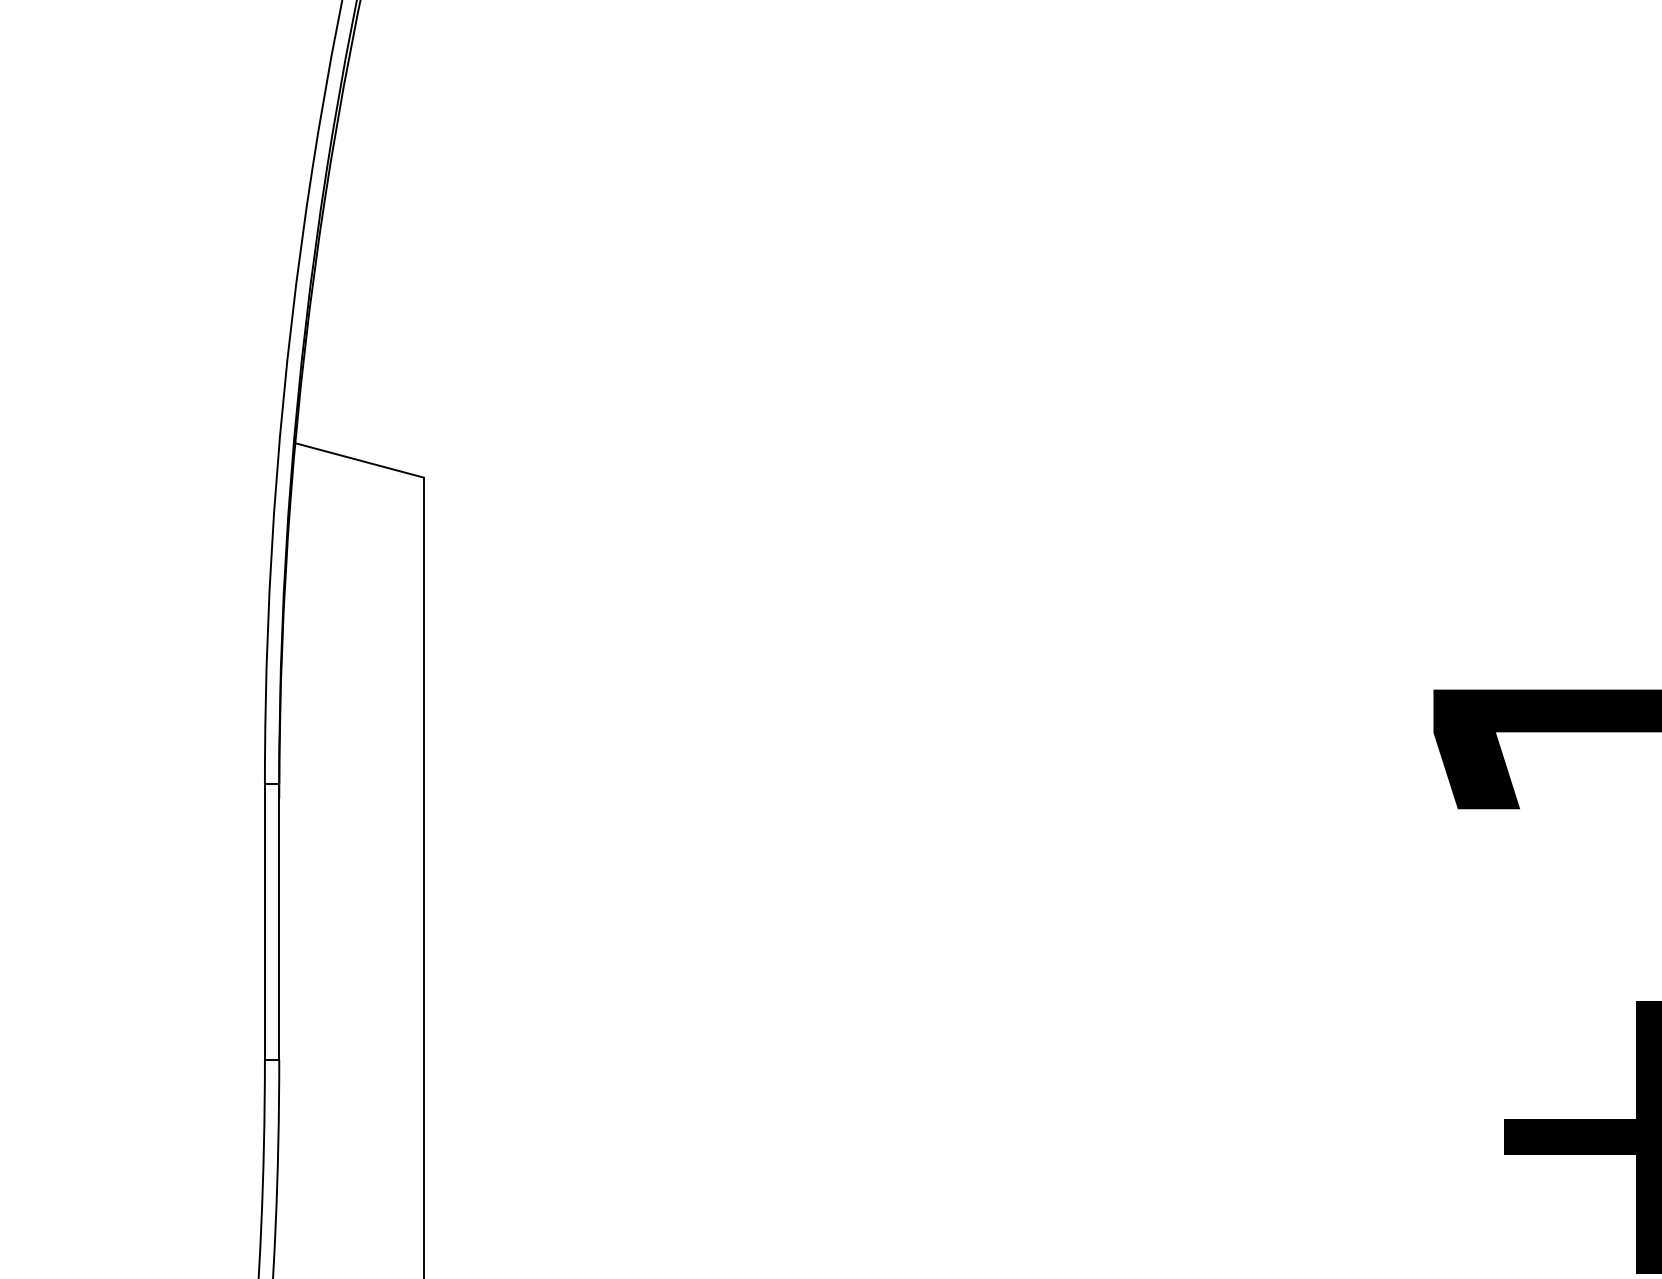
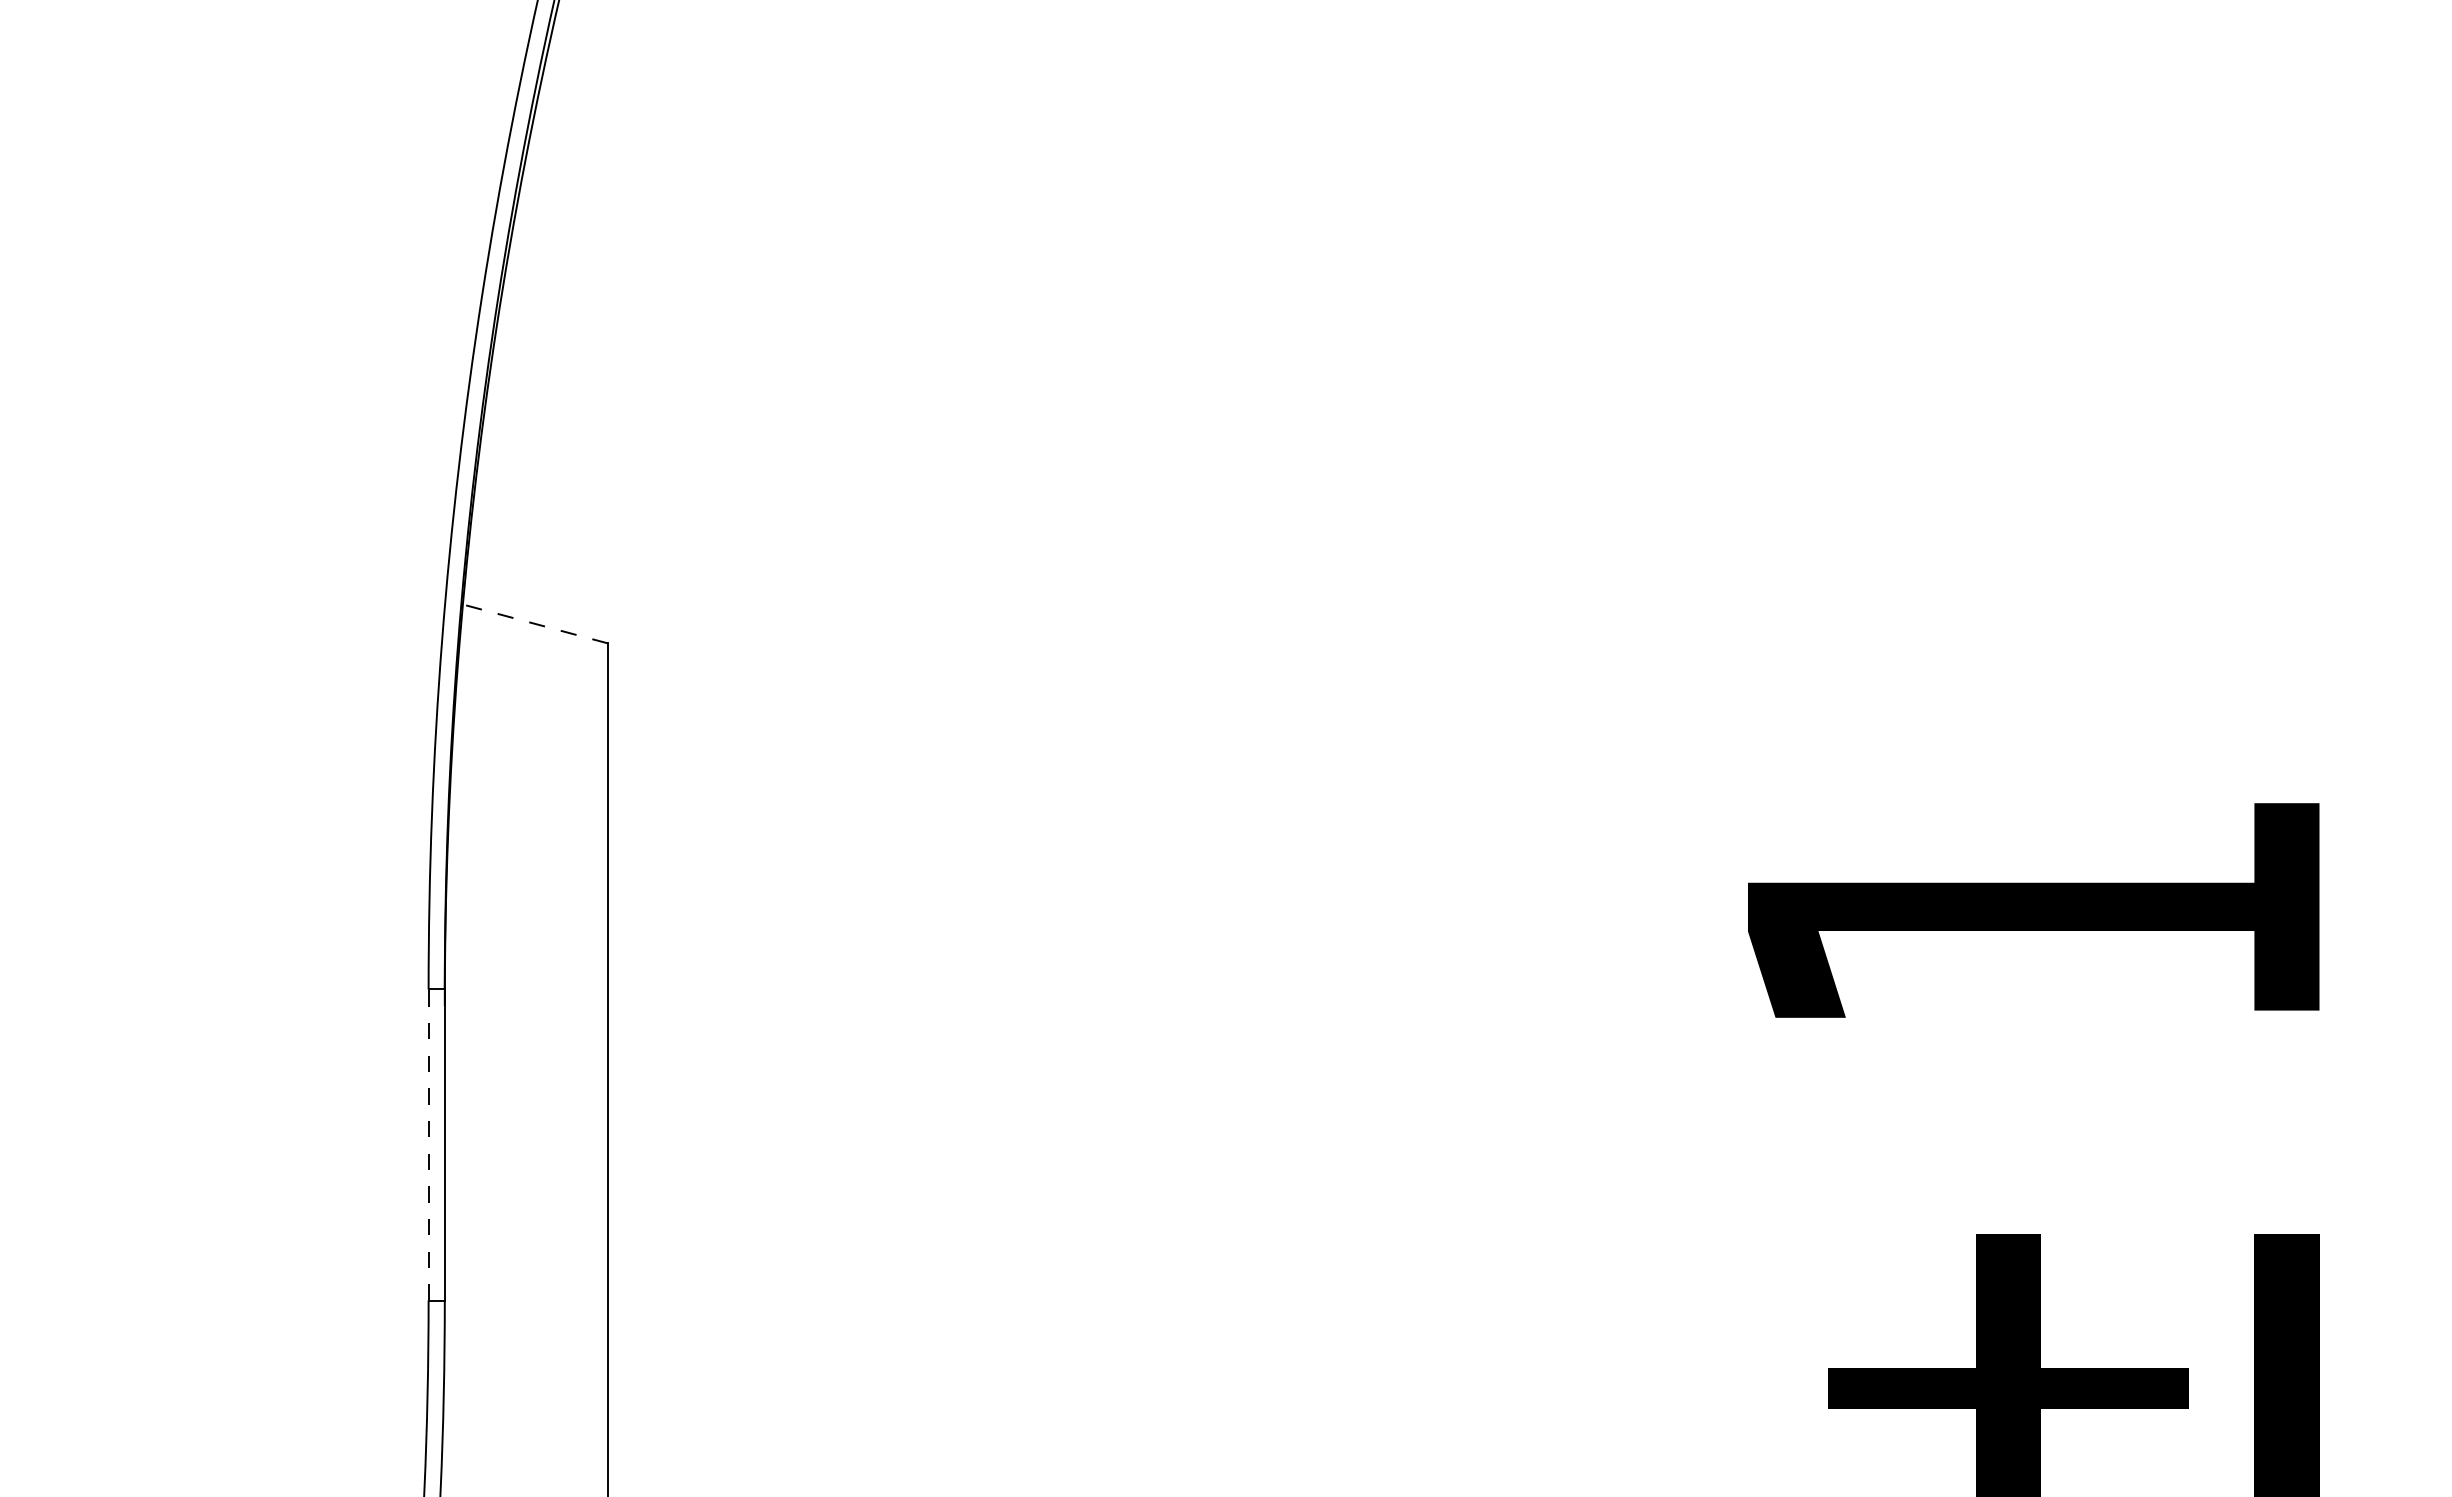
line: (359, 460) -> (535, 624), solid -> dashed
line: (264, 921) -> (428, 1144), solid -> dashed

